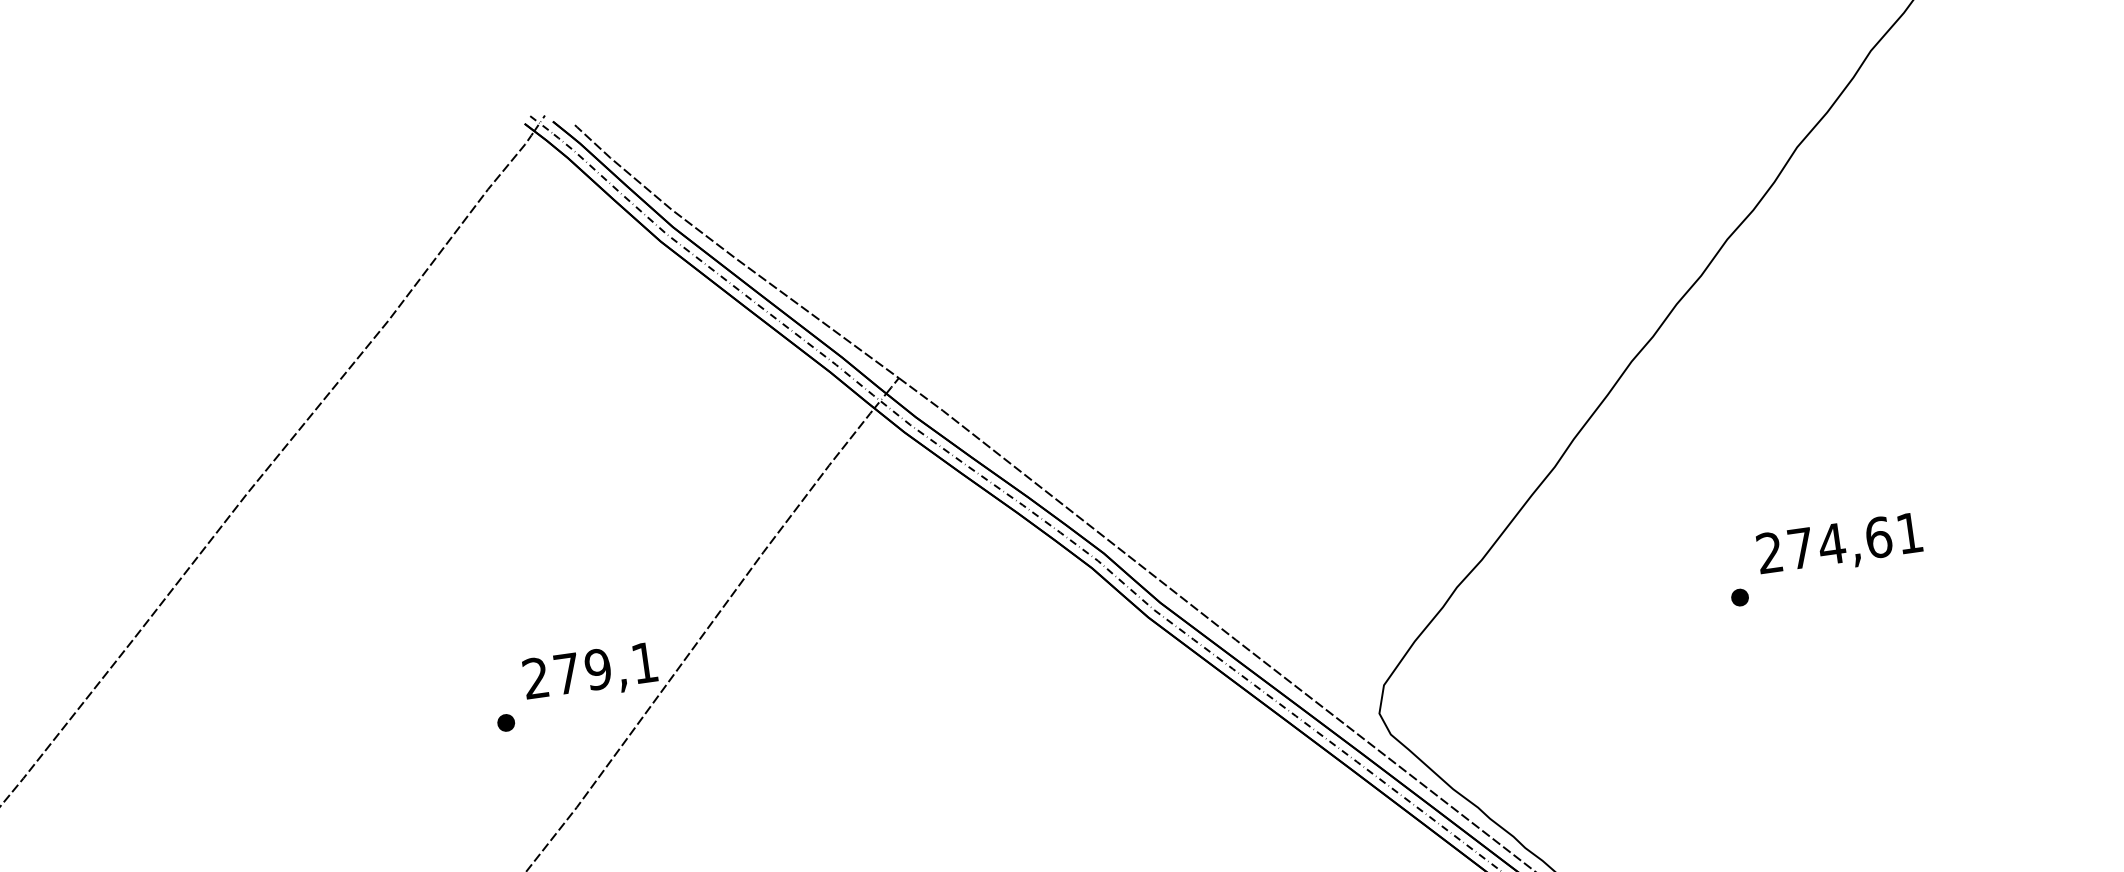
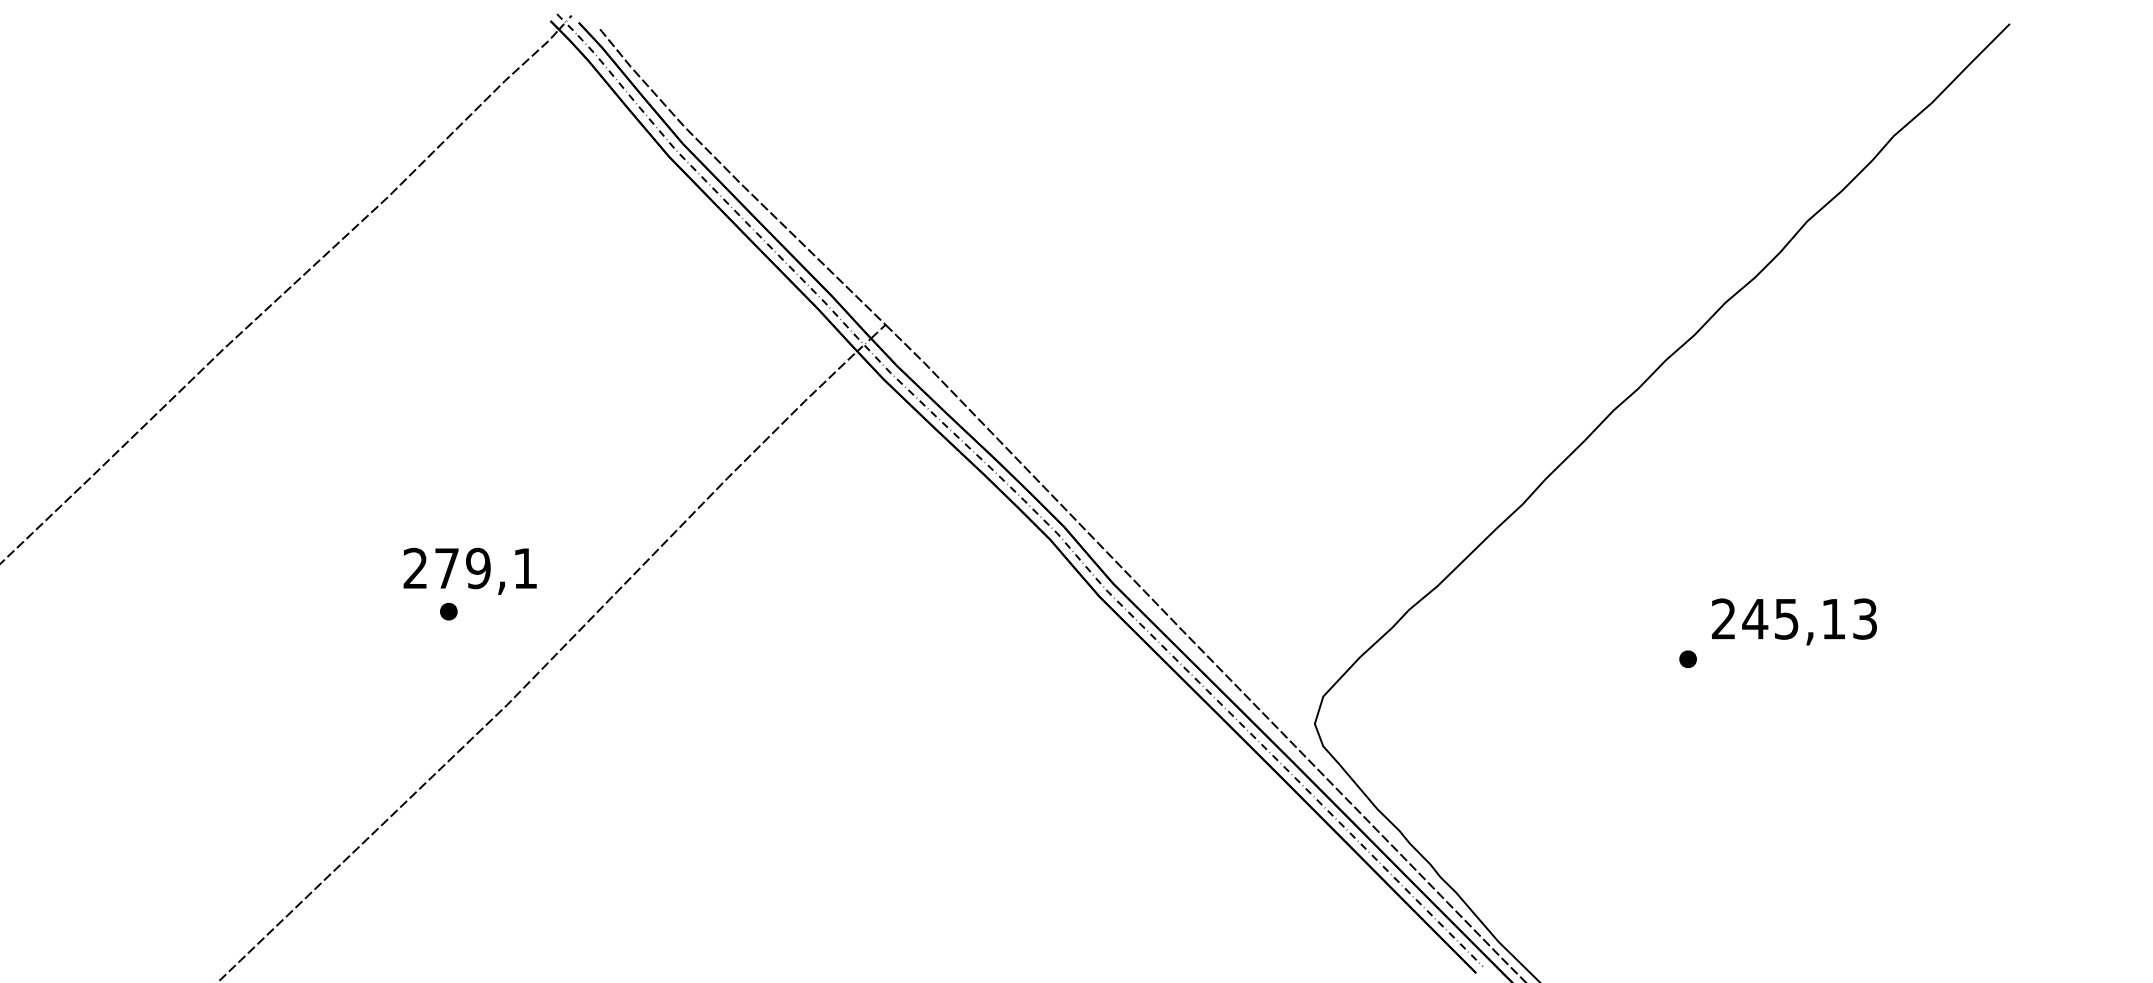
text: (1854, 540) -> (1809, 618), 274,61 -> 245,13
text: (589, 672) -> (469, 570), moved

